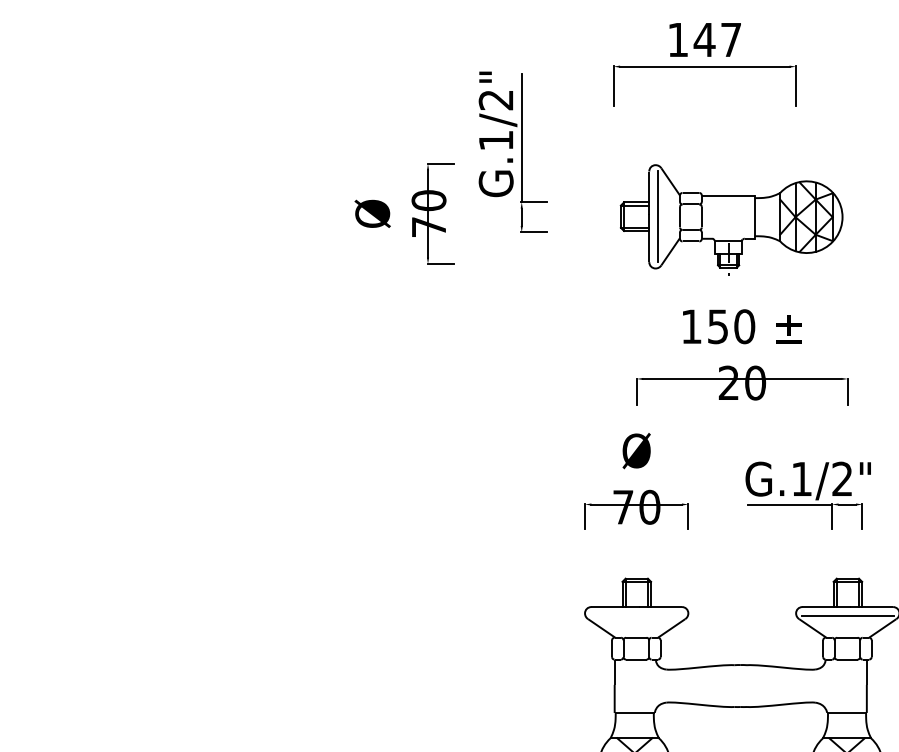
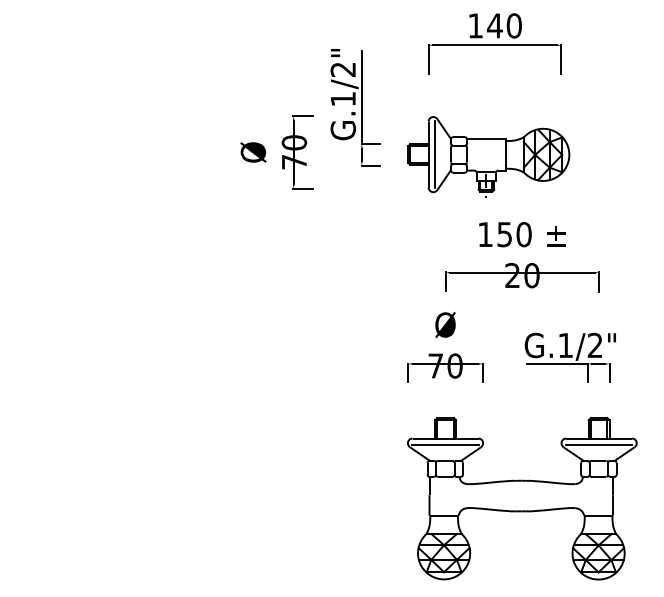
text: (730, 39) -> (513, 25), 147 -> 140
part: (731, 219) -> (488, 156), moved
line: (636, 616) -> (445, 445), added

